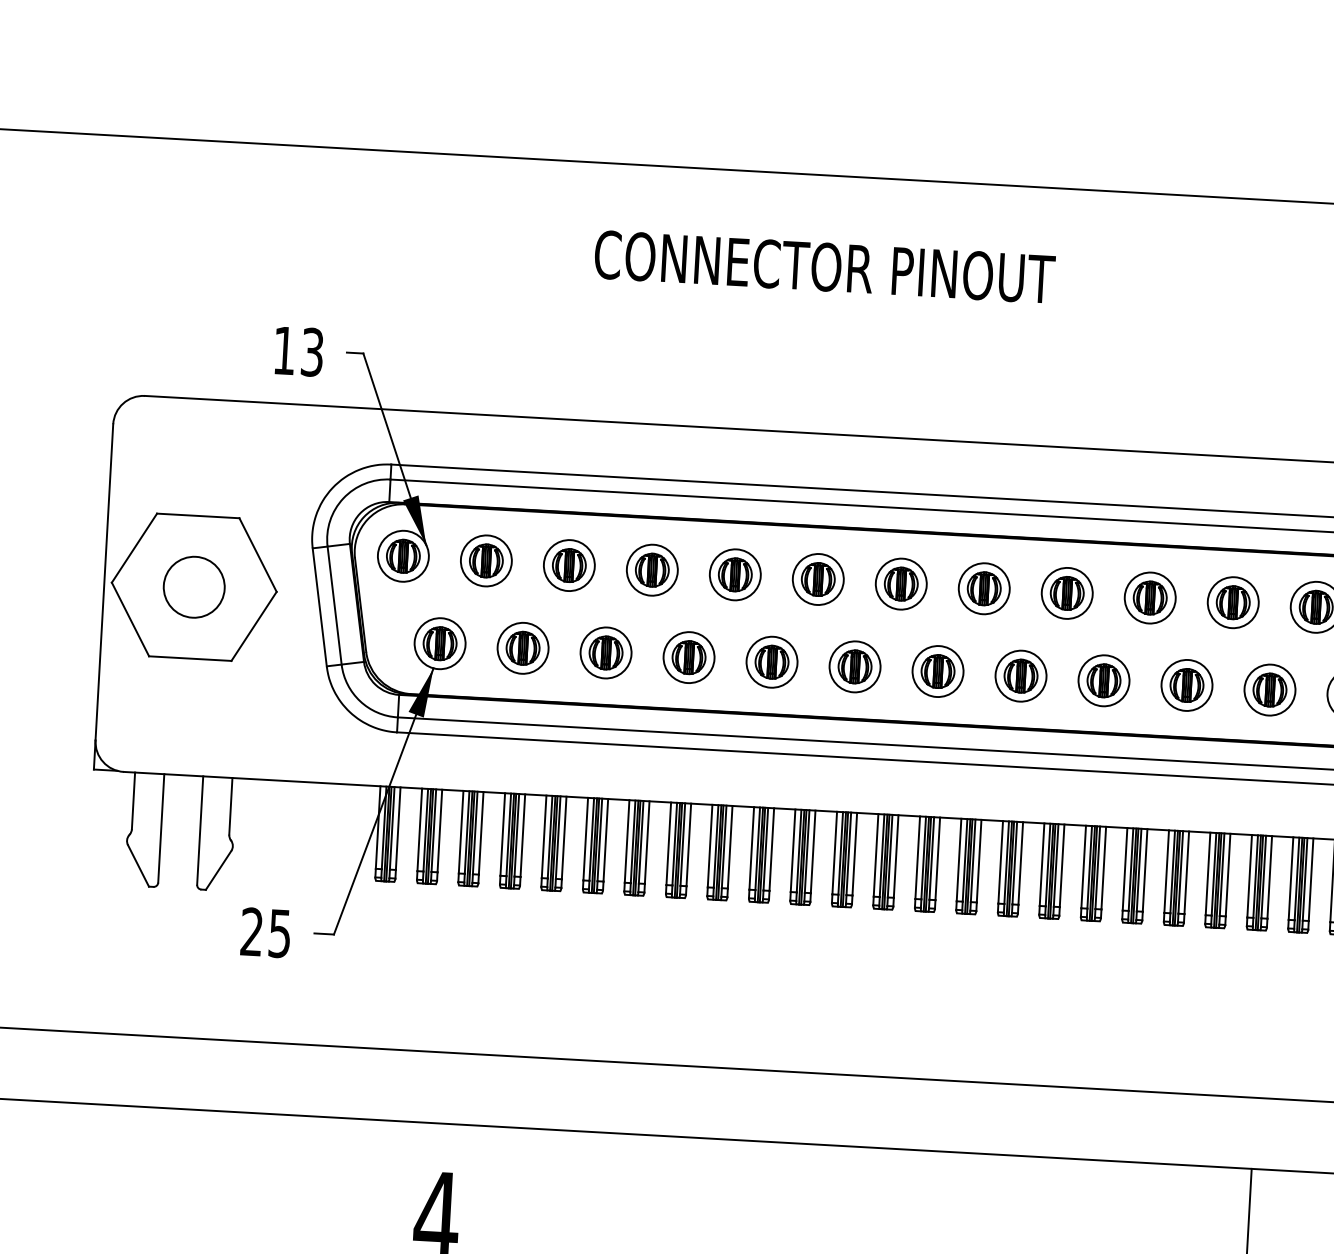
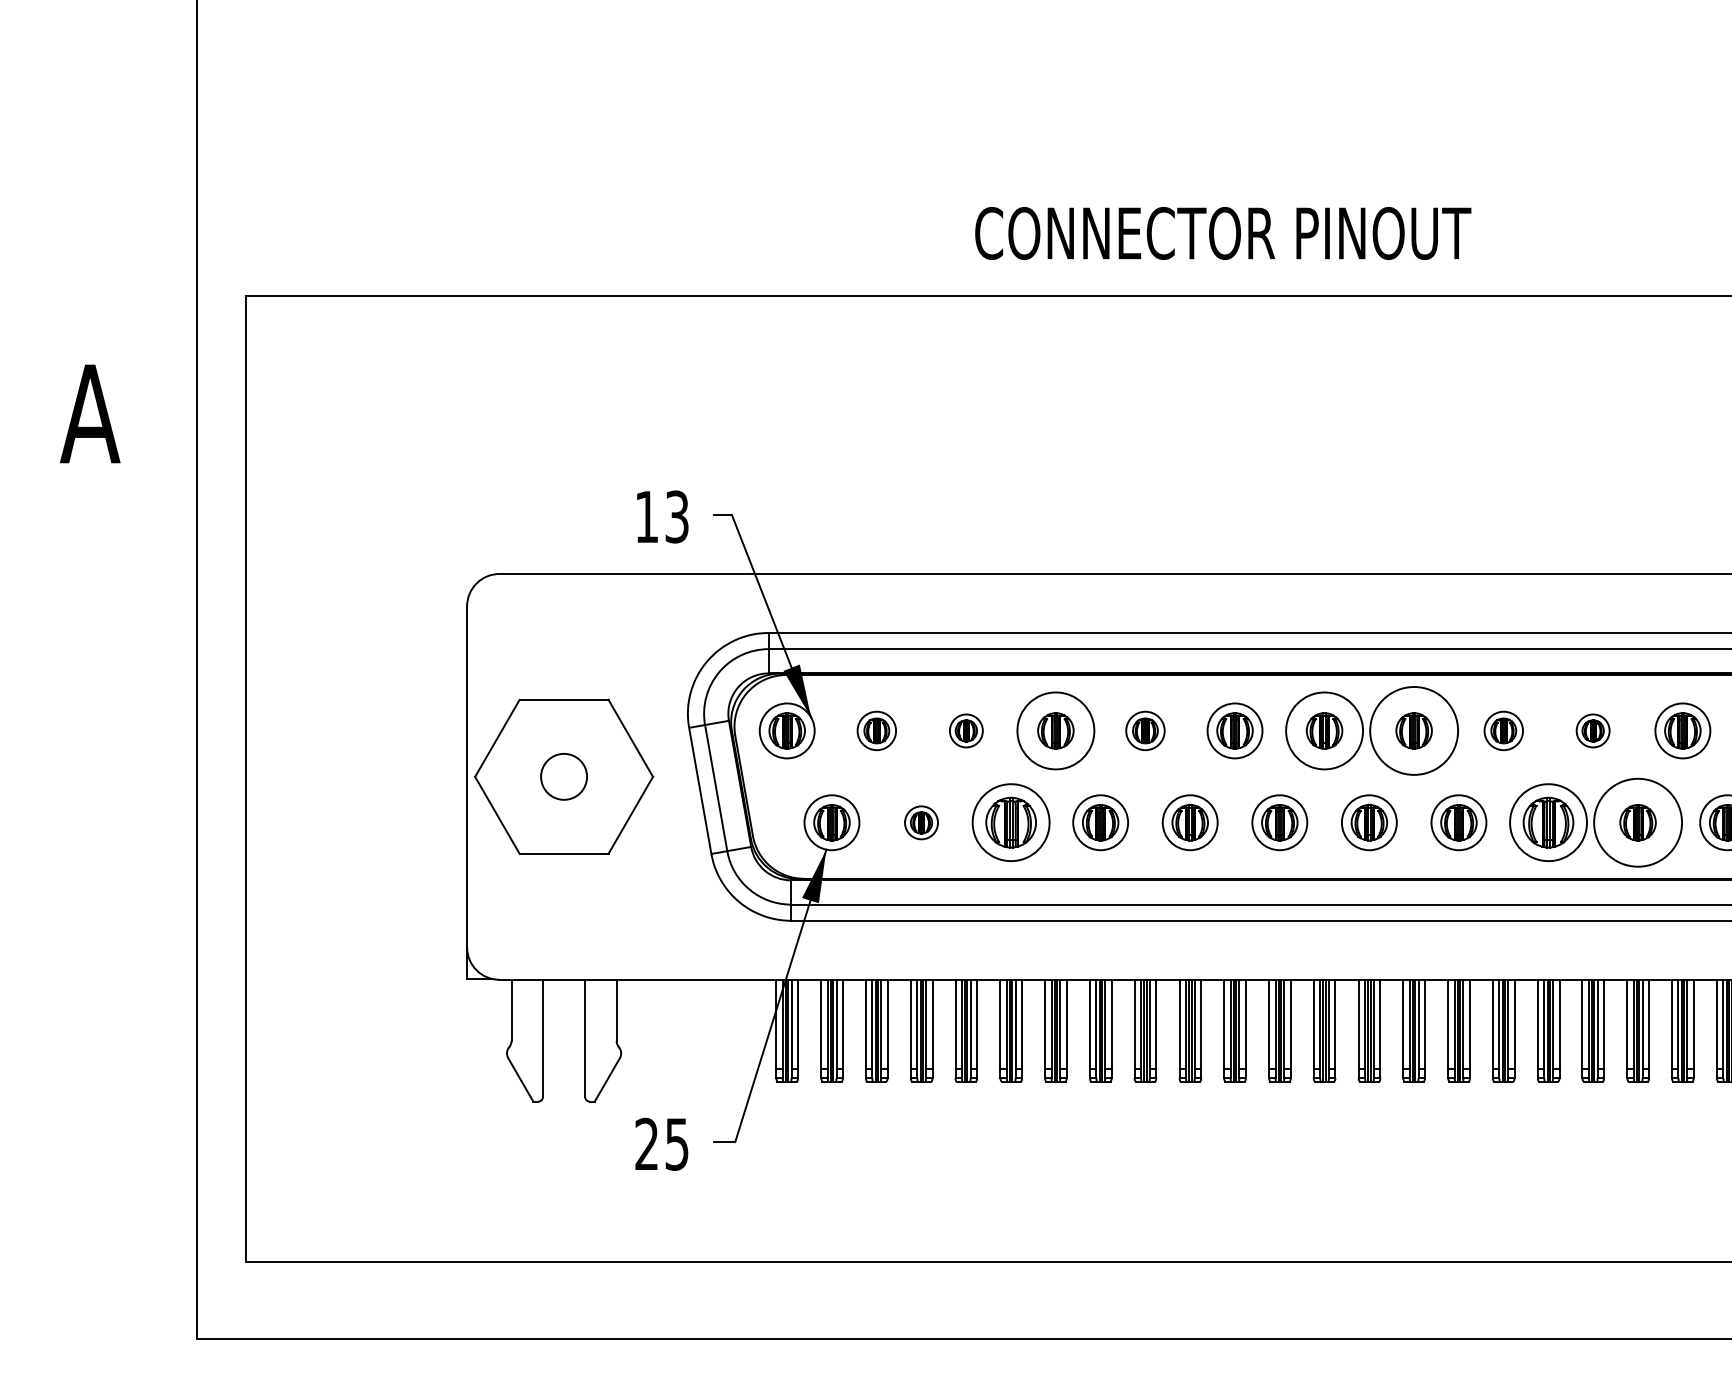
text: (825, 266) -> (1223, 232), moved
part: (486, 560) -> (876, 730), size x0.7
part: (569, 565) -> (966, 730), size x0.6
circle: (651, 569) -> (1055, 730), size x1.4
part: (735, 574) -> (1145, 730), size x0.7
circle: (901, 583) -> (1324, 730), size x1.4
circle: (193, 586) -> (563, 776), size x0.7
circle: (983, 588) -> (1413, 730), size x1.6
part: (1067, 592) -> (1503, 730), size x0.7
part: (1149, 597) -> (1592, 730), size x0.6
part: (523, 648) -> (921, 822), size x0.6
part: (605, 652) -> (1010, 822), size x1.4
part: (1104, 680) -> (1548, 822), size x1.4
circle: (1186, 685) -> (1637, 822), size x1.6

